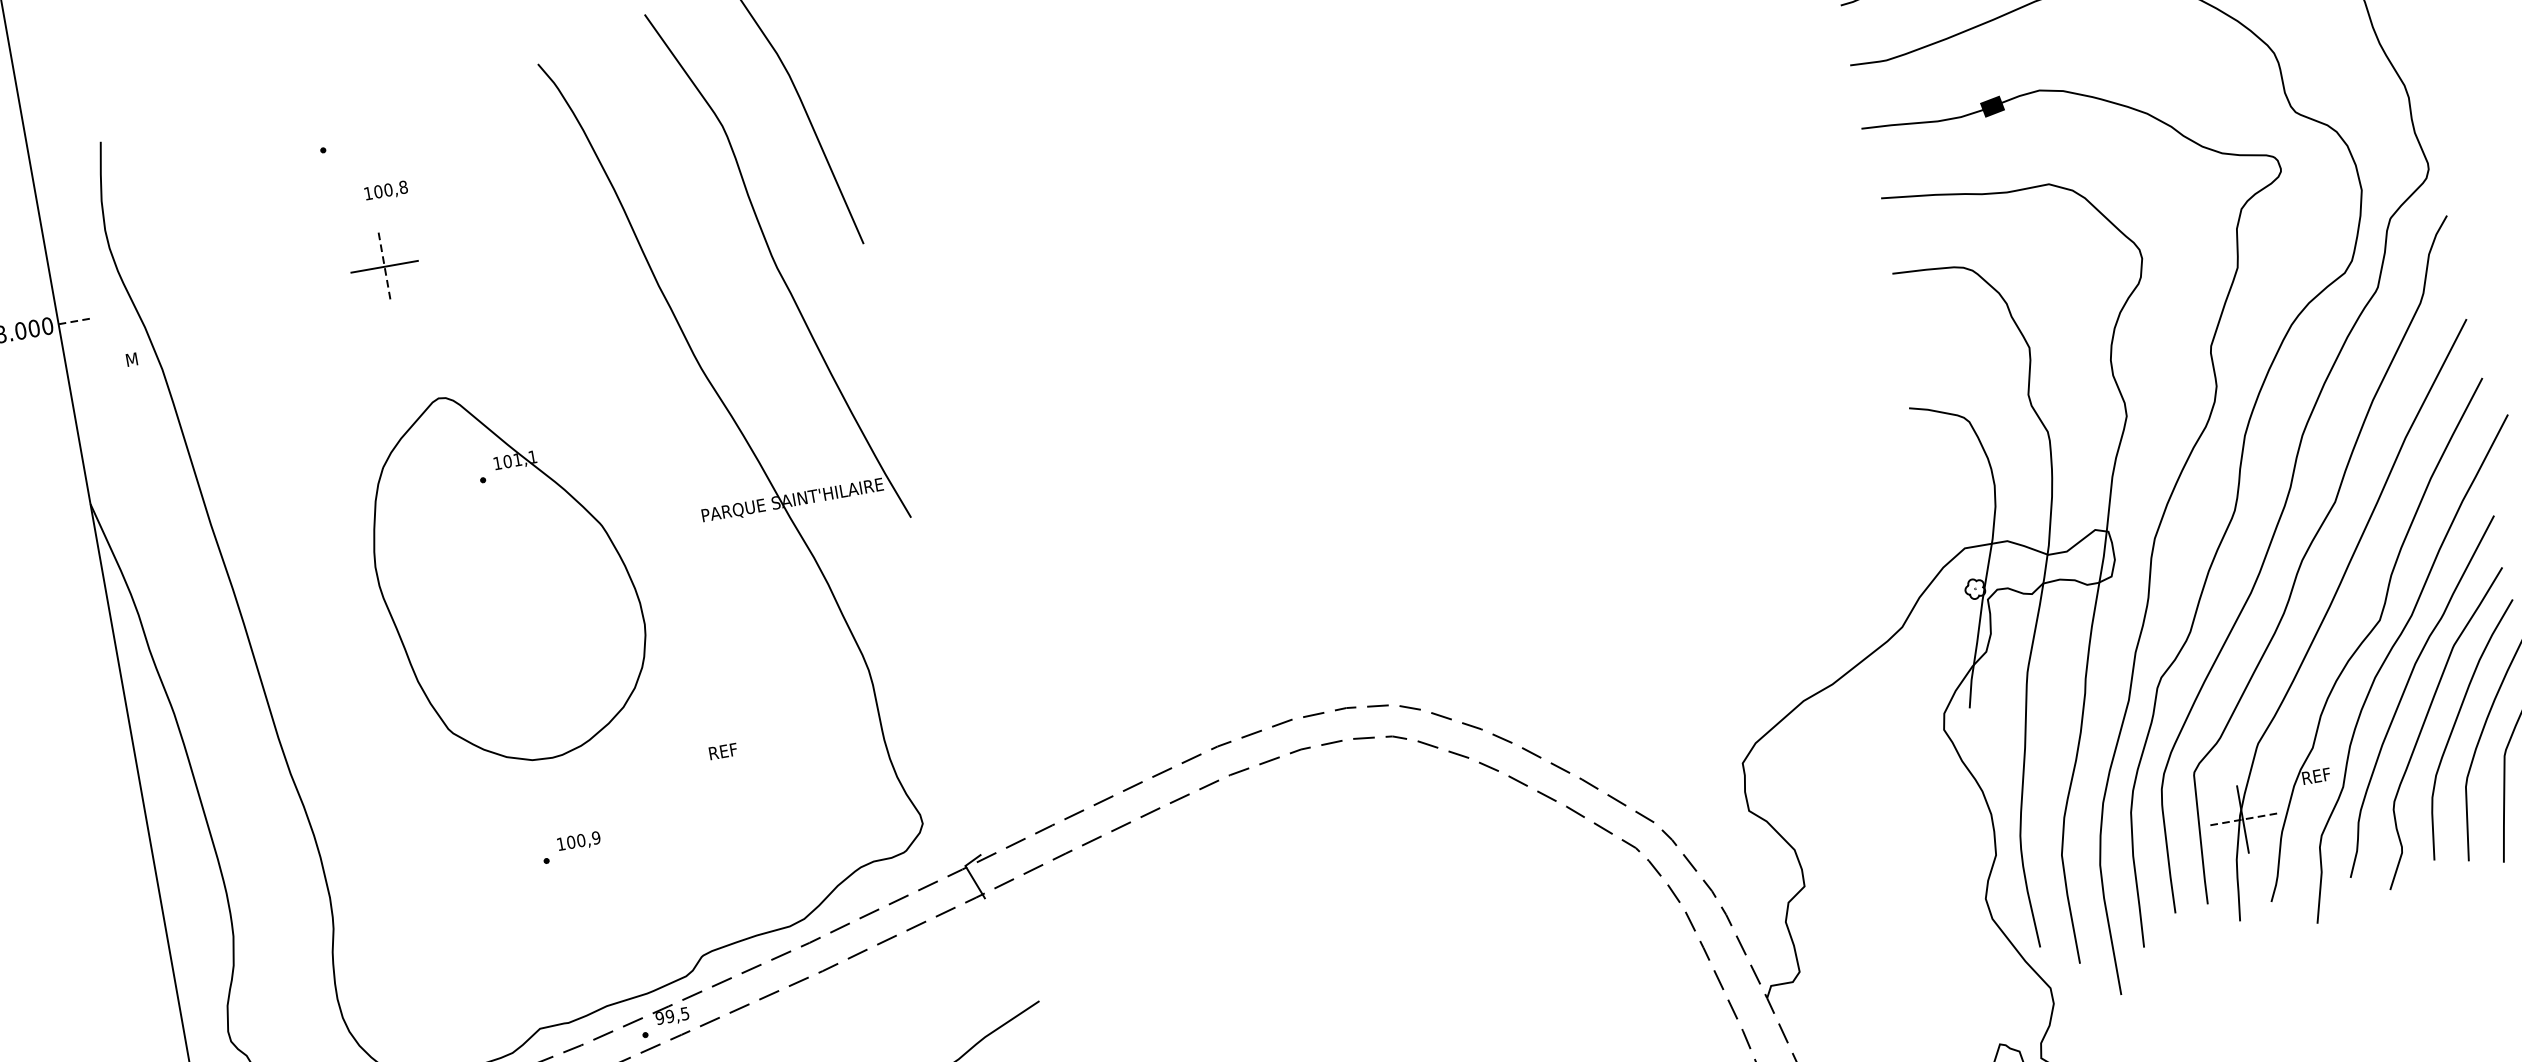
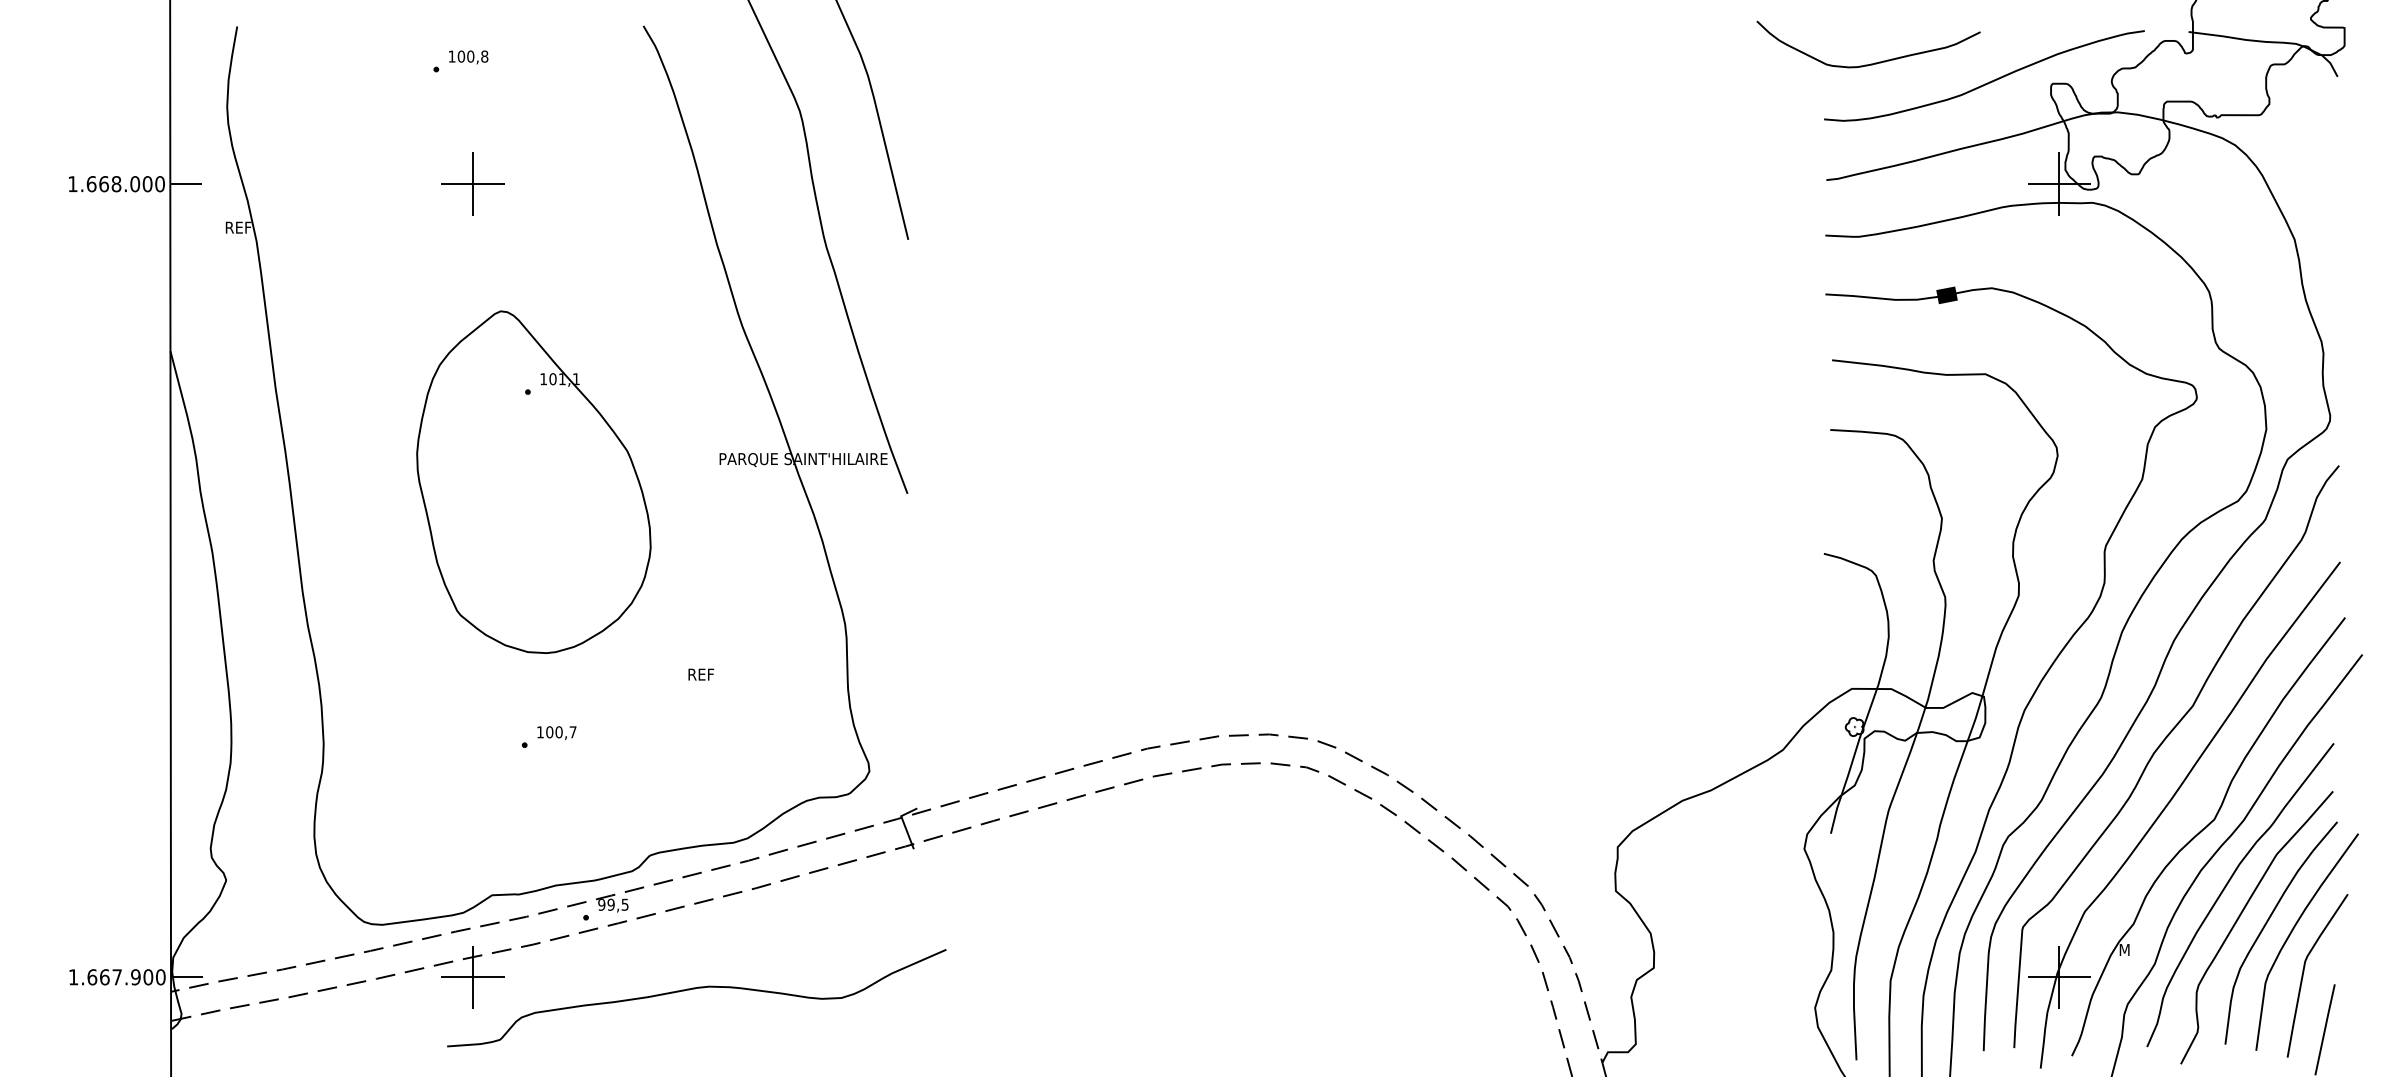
text: (386, 191) -> (468, 57), moved
line: (385, 267) -> (473, 184), dashed -> solid
line: (76, 321) -> (186, 184), dashed -> solid
text: (141, 357) -> (239, 227), M -> REF
text: (2317, 775) -> (2133, 949), REF -> M
line: (2243, 819) -> (2059, 977), dashed -> solid
text: (595, 838) -> (572, 732), 100,9 -> 100,7

